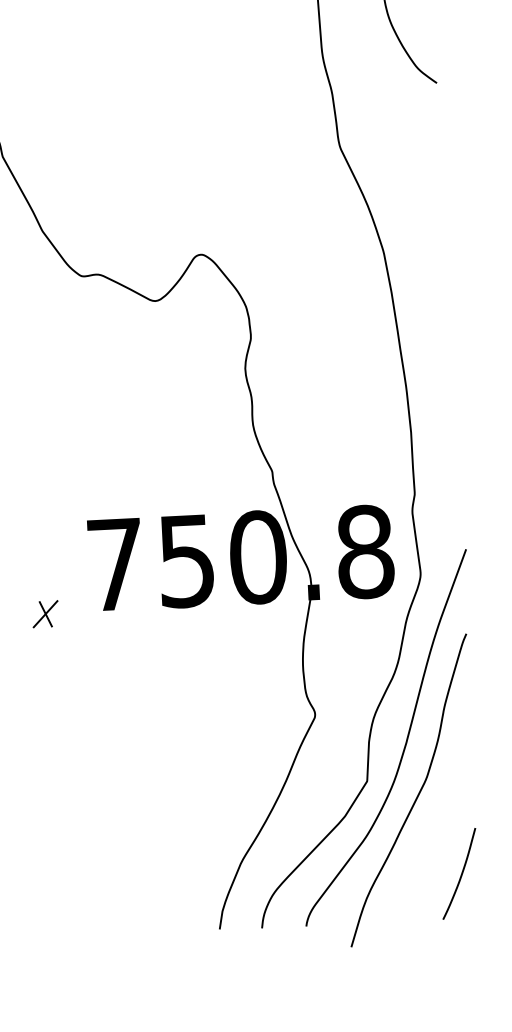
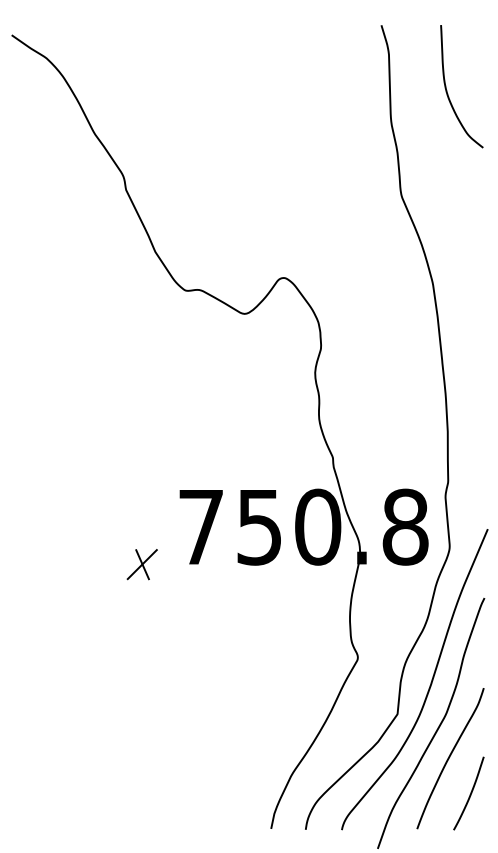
part: (44, 614) -> (141, 564), size x1.43
curve: (434, 830) -> (450, 757), added

